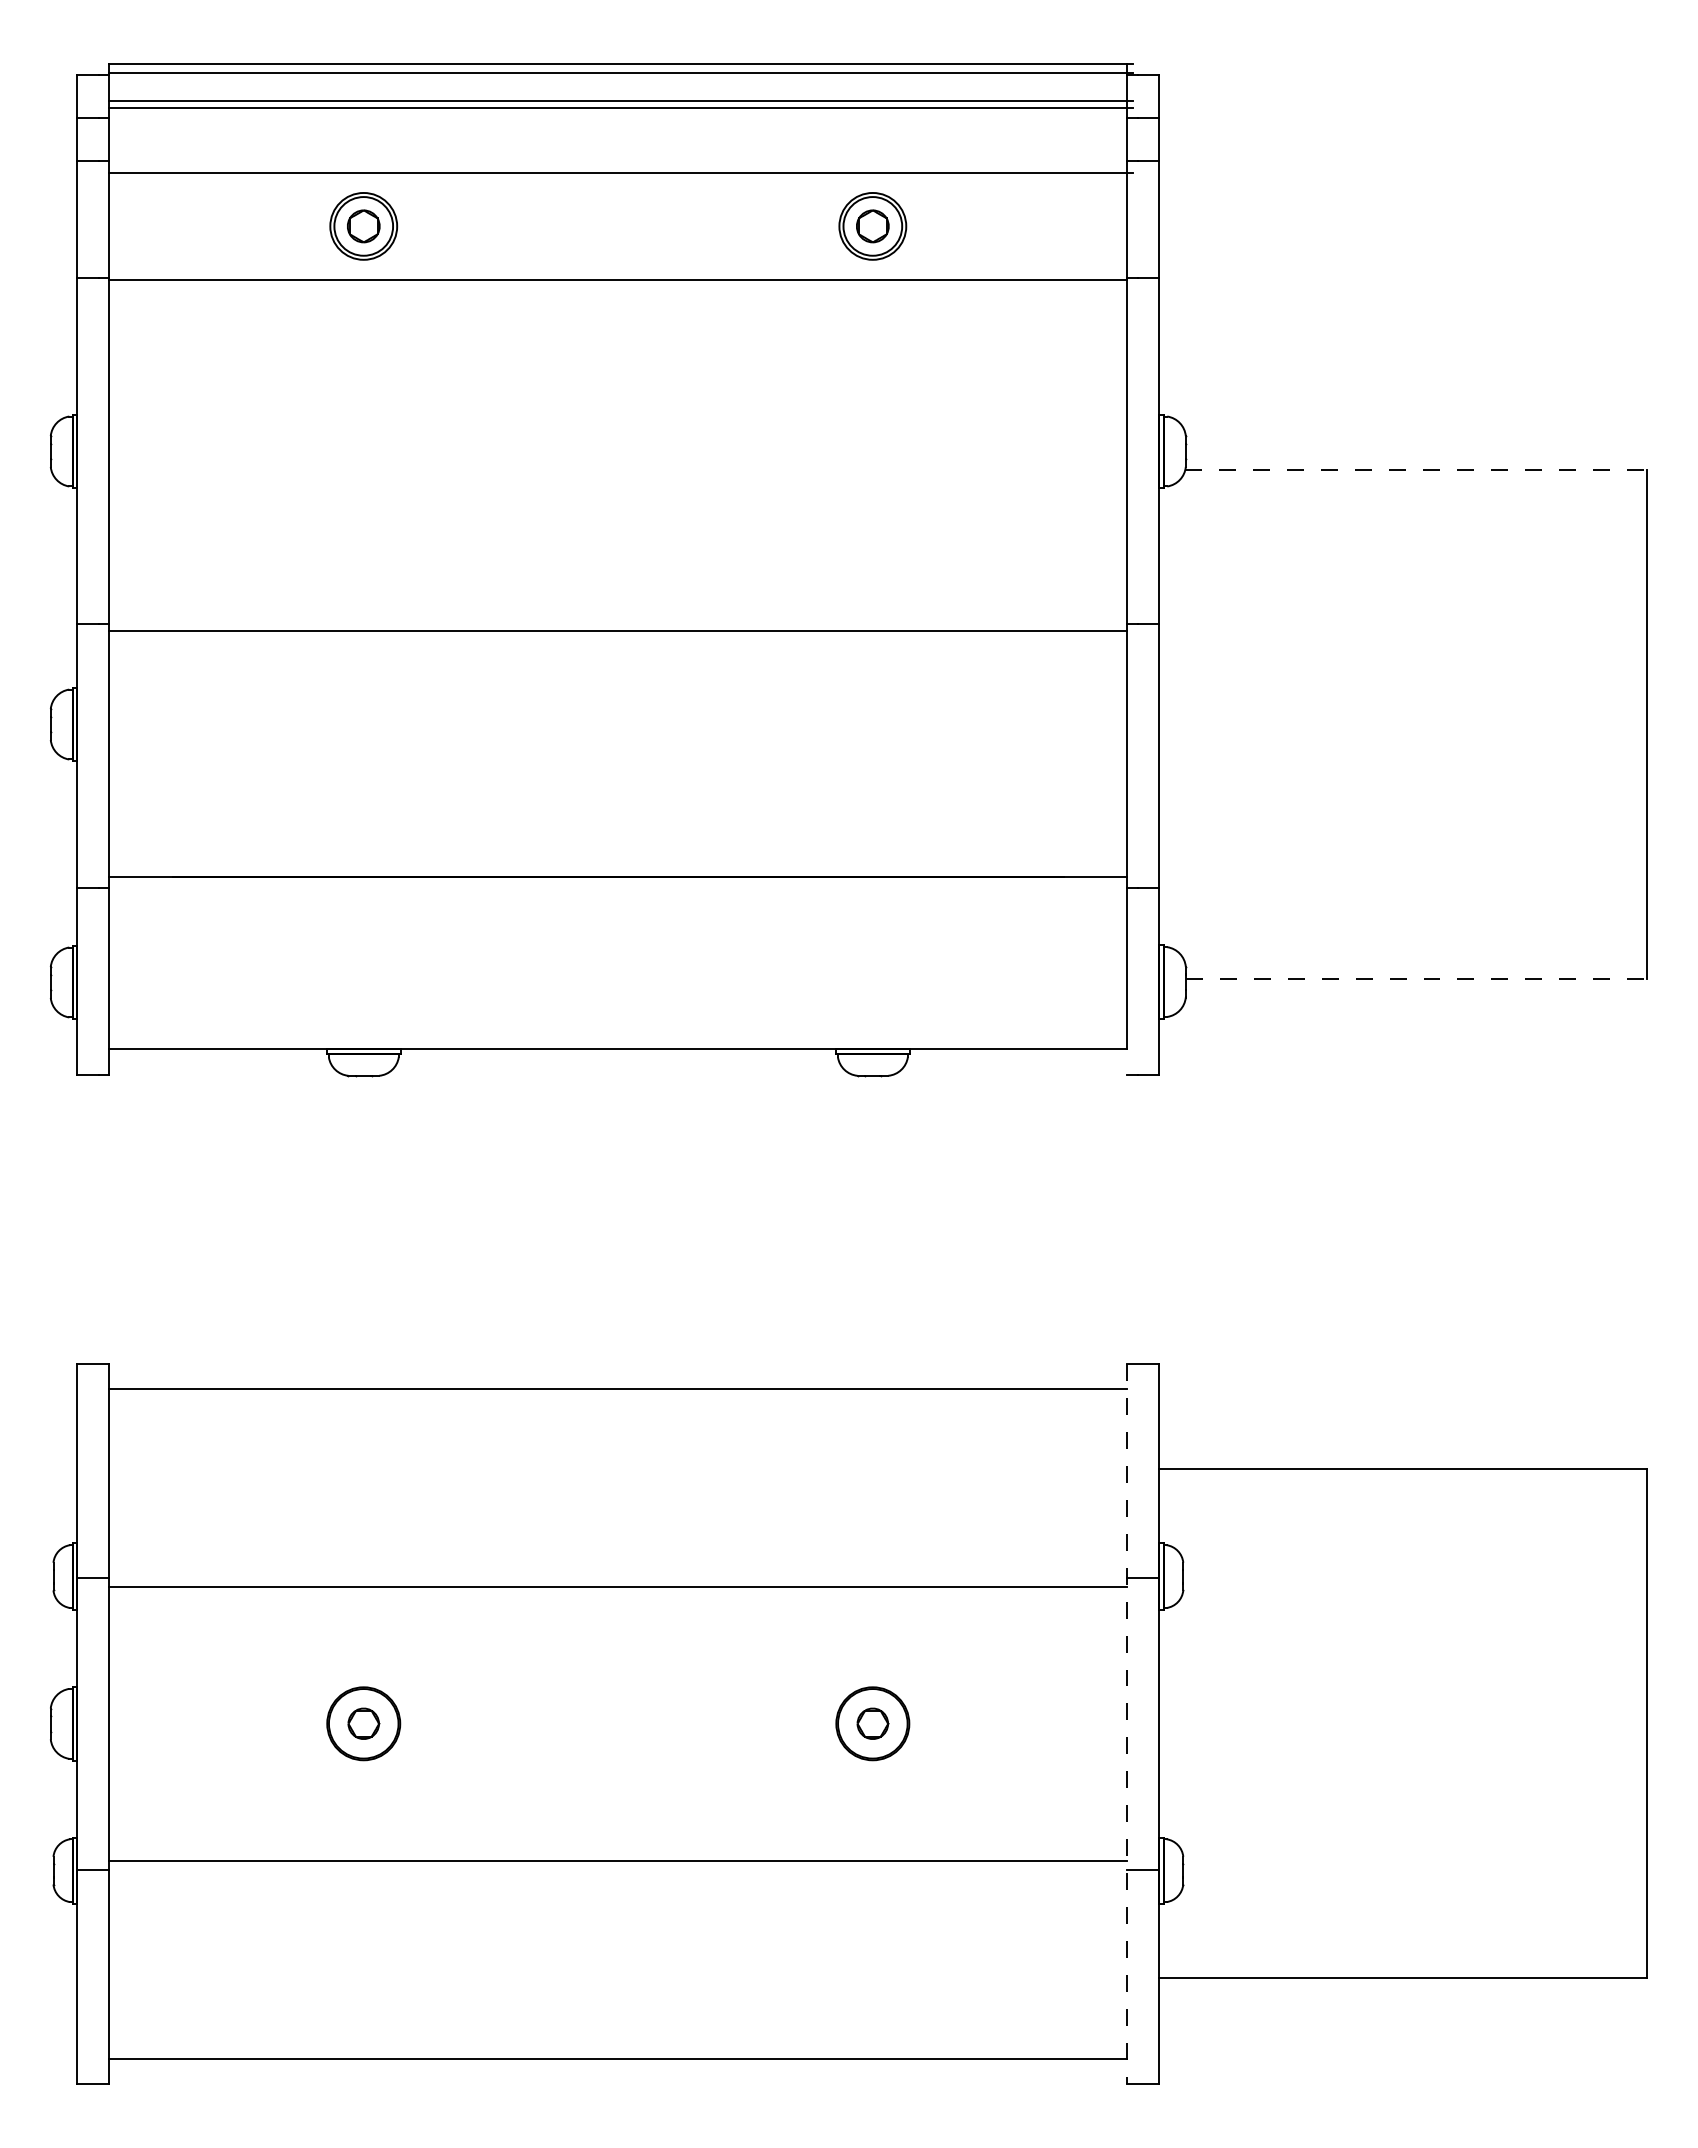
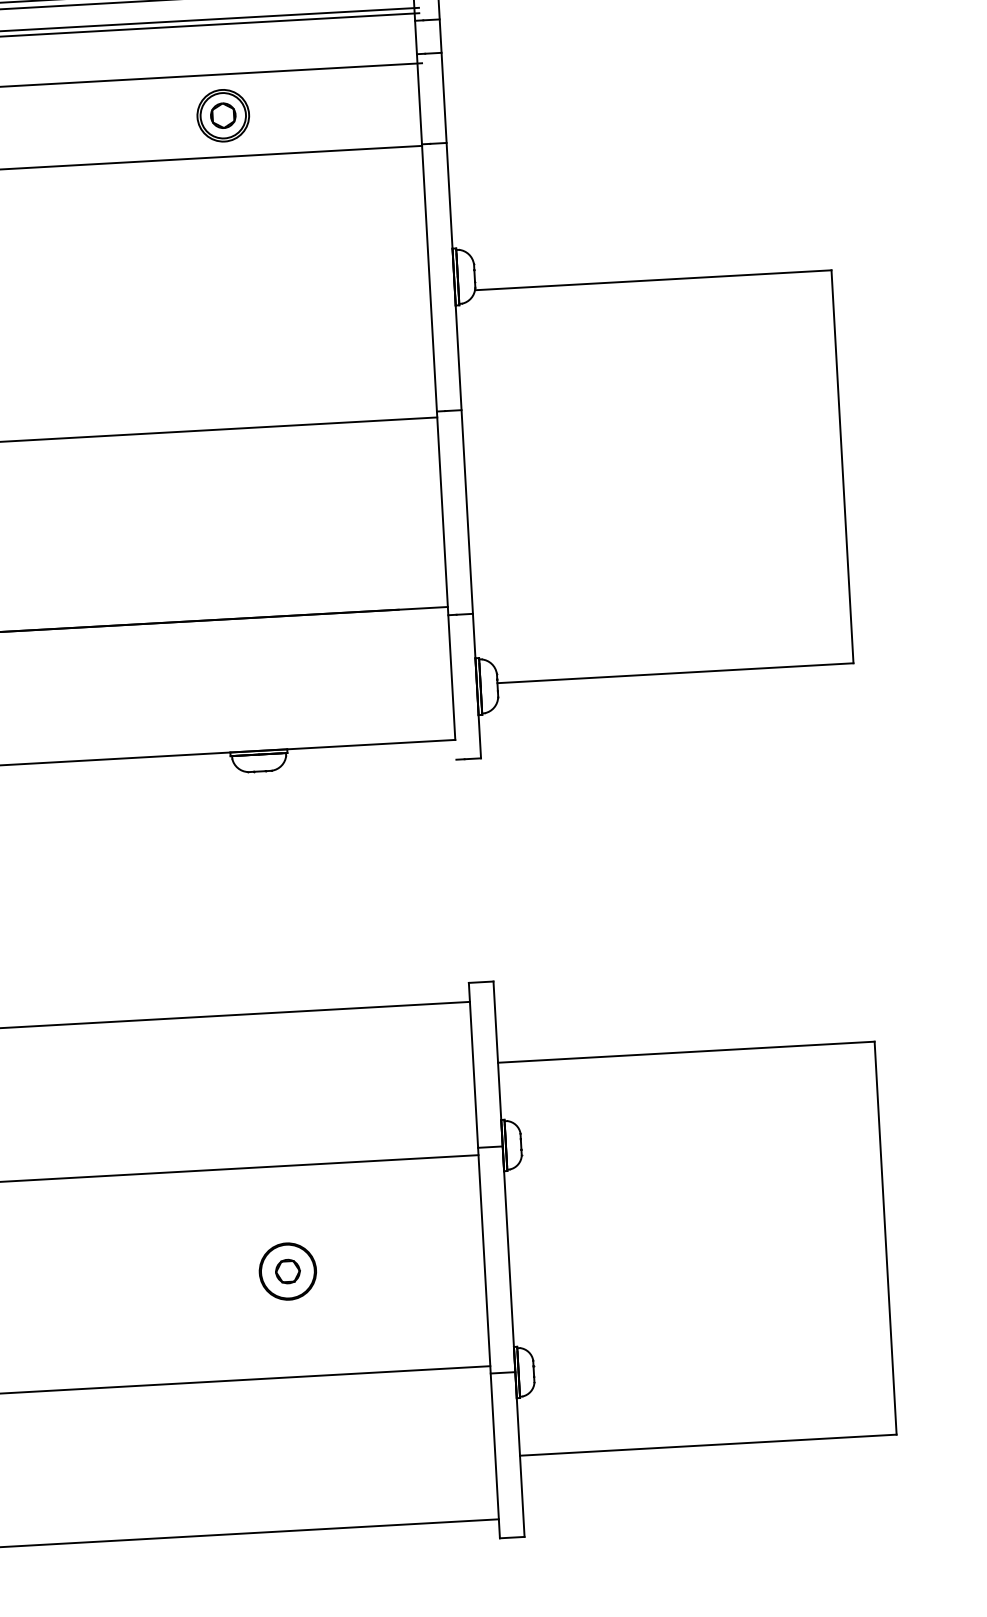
line: (1416, 469) -> (653, 279), dashed -> solid
line: (1416, 979) -> (675, 673), dashed -> solid
line: (1127, 1723) -> (484, 1260), dashed -> solid

